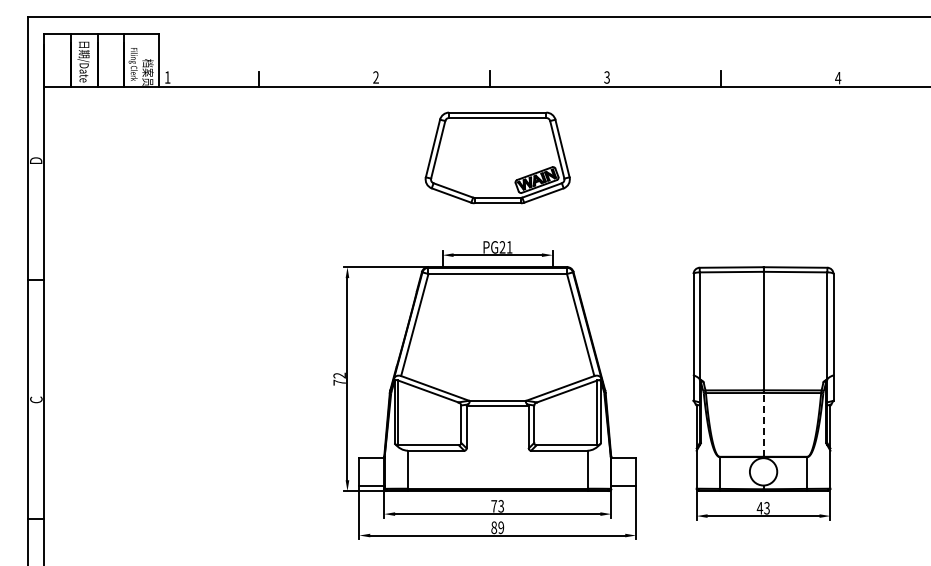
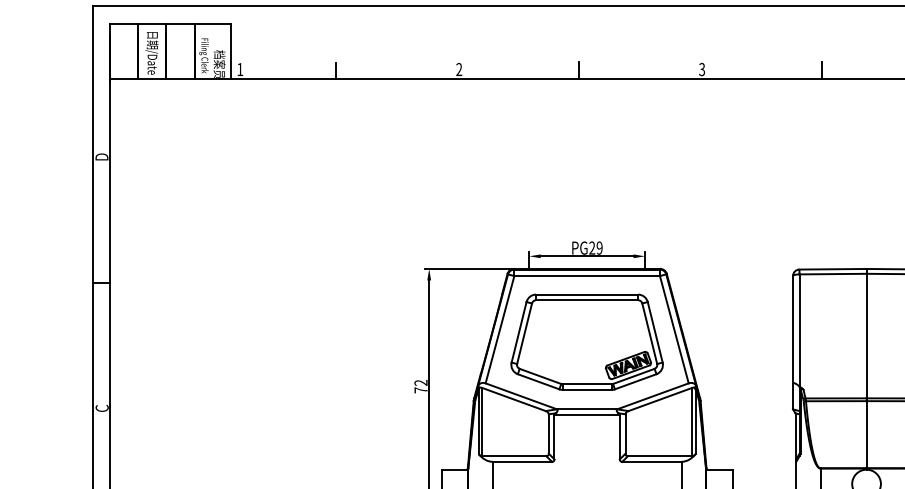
part: (497, 157) -> (586, 341), moved
text: (509, 247) -> (599, 248), PG21 -> PG29
line: (763, 424) -> (866, 434), dashed -> solid

